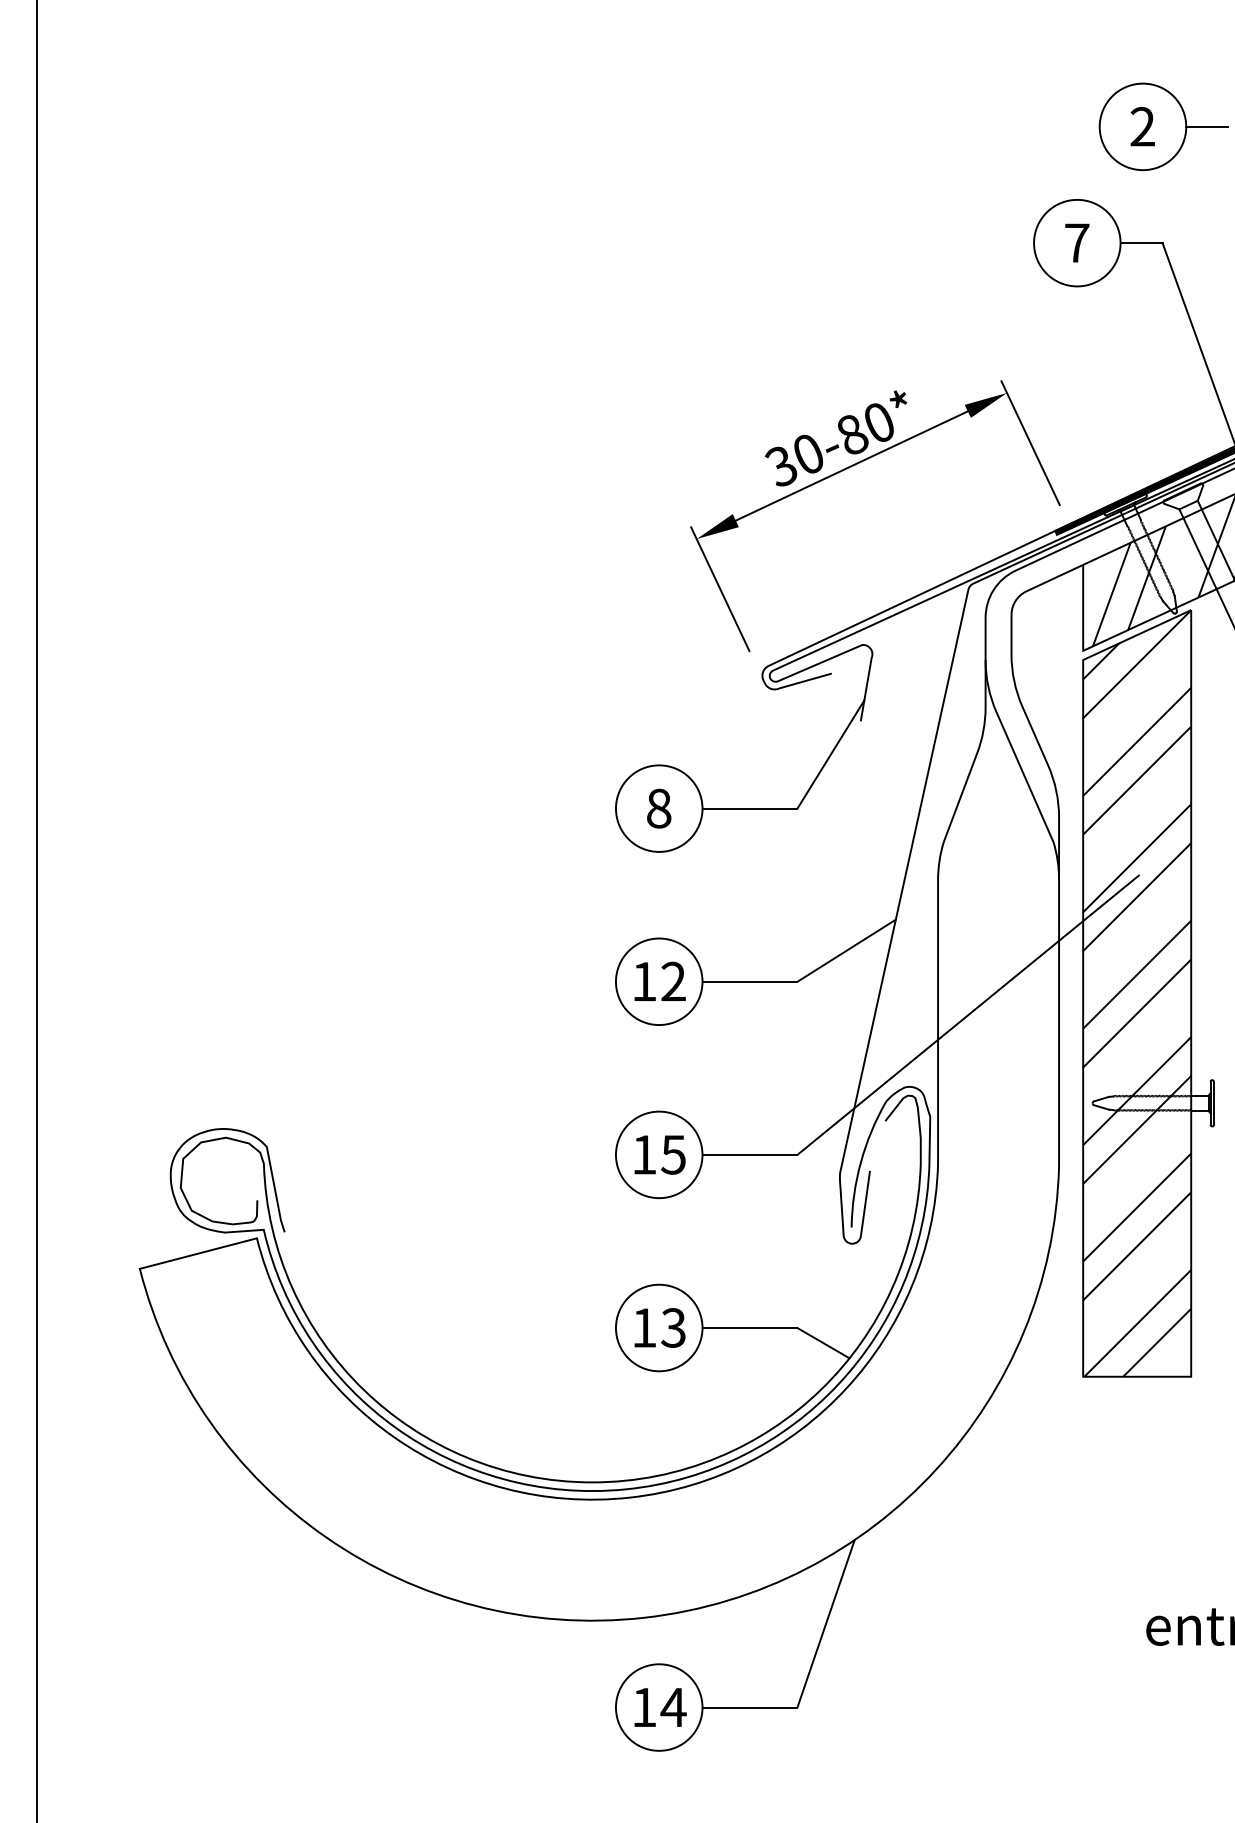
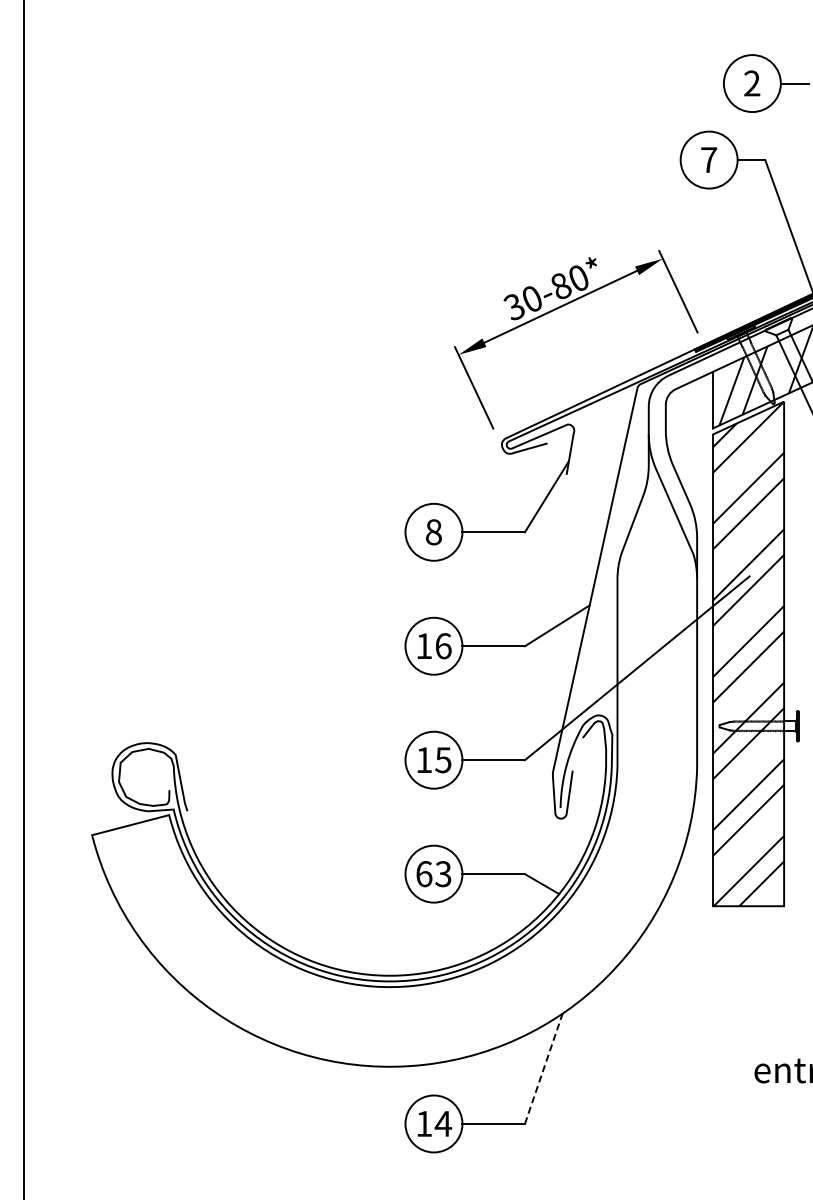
text: (673, 982) -> (443, 646), 12 -> 16
text: (644, 1328) -> (424, 874), 13 -> 63
line: (825, 1623) -> (543, 1068), solid -> dashed

